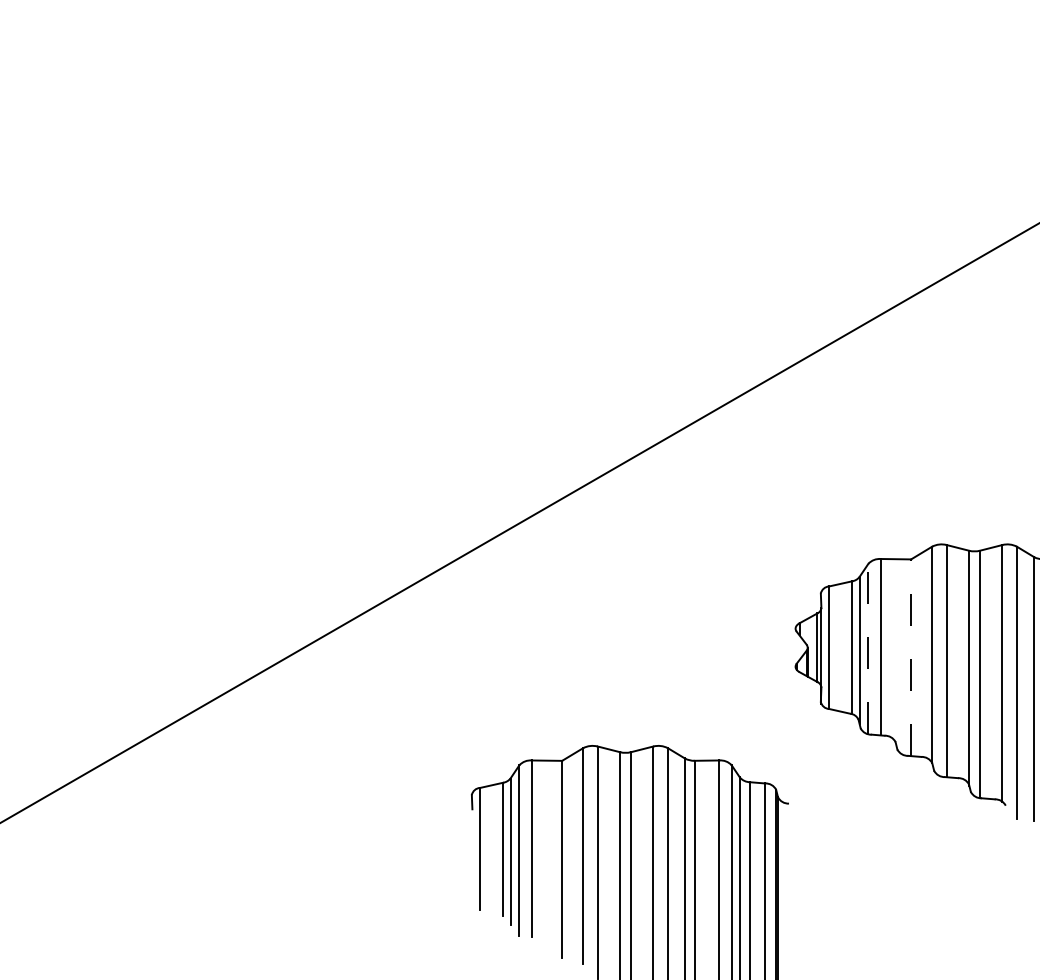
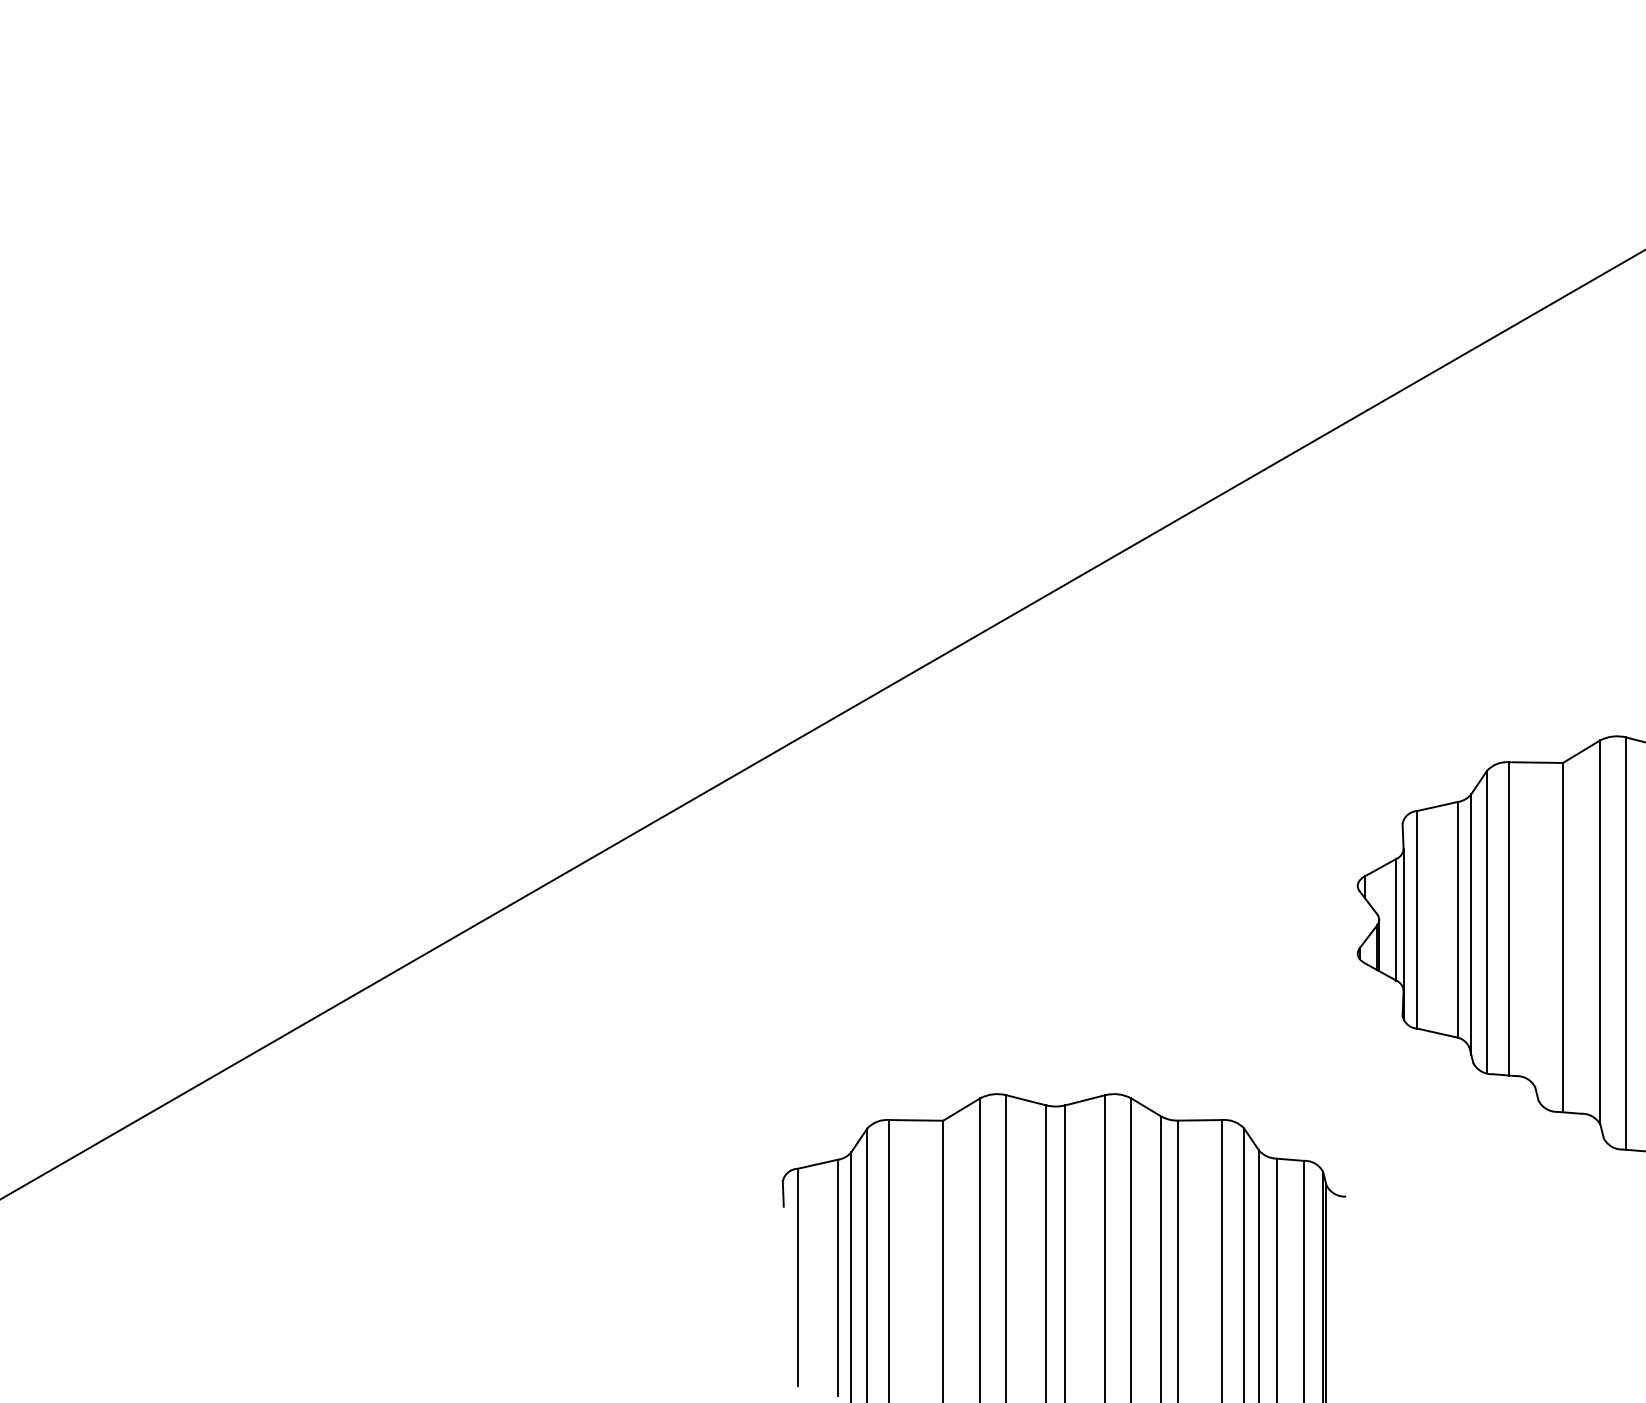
line: (868, 648) -> (1487, 921), dashed -> solid
line: (911, 657) -> (1563, 937), dashed -> solid

